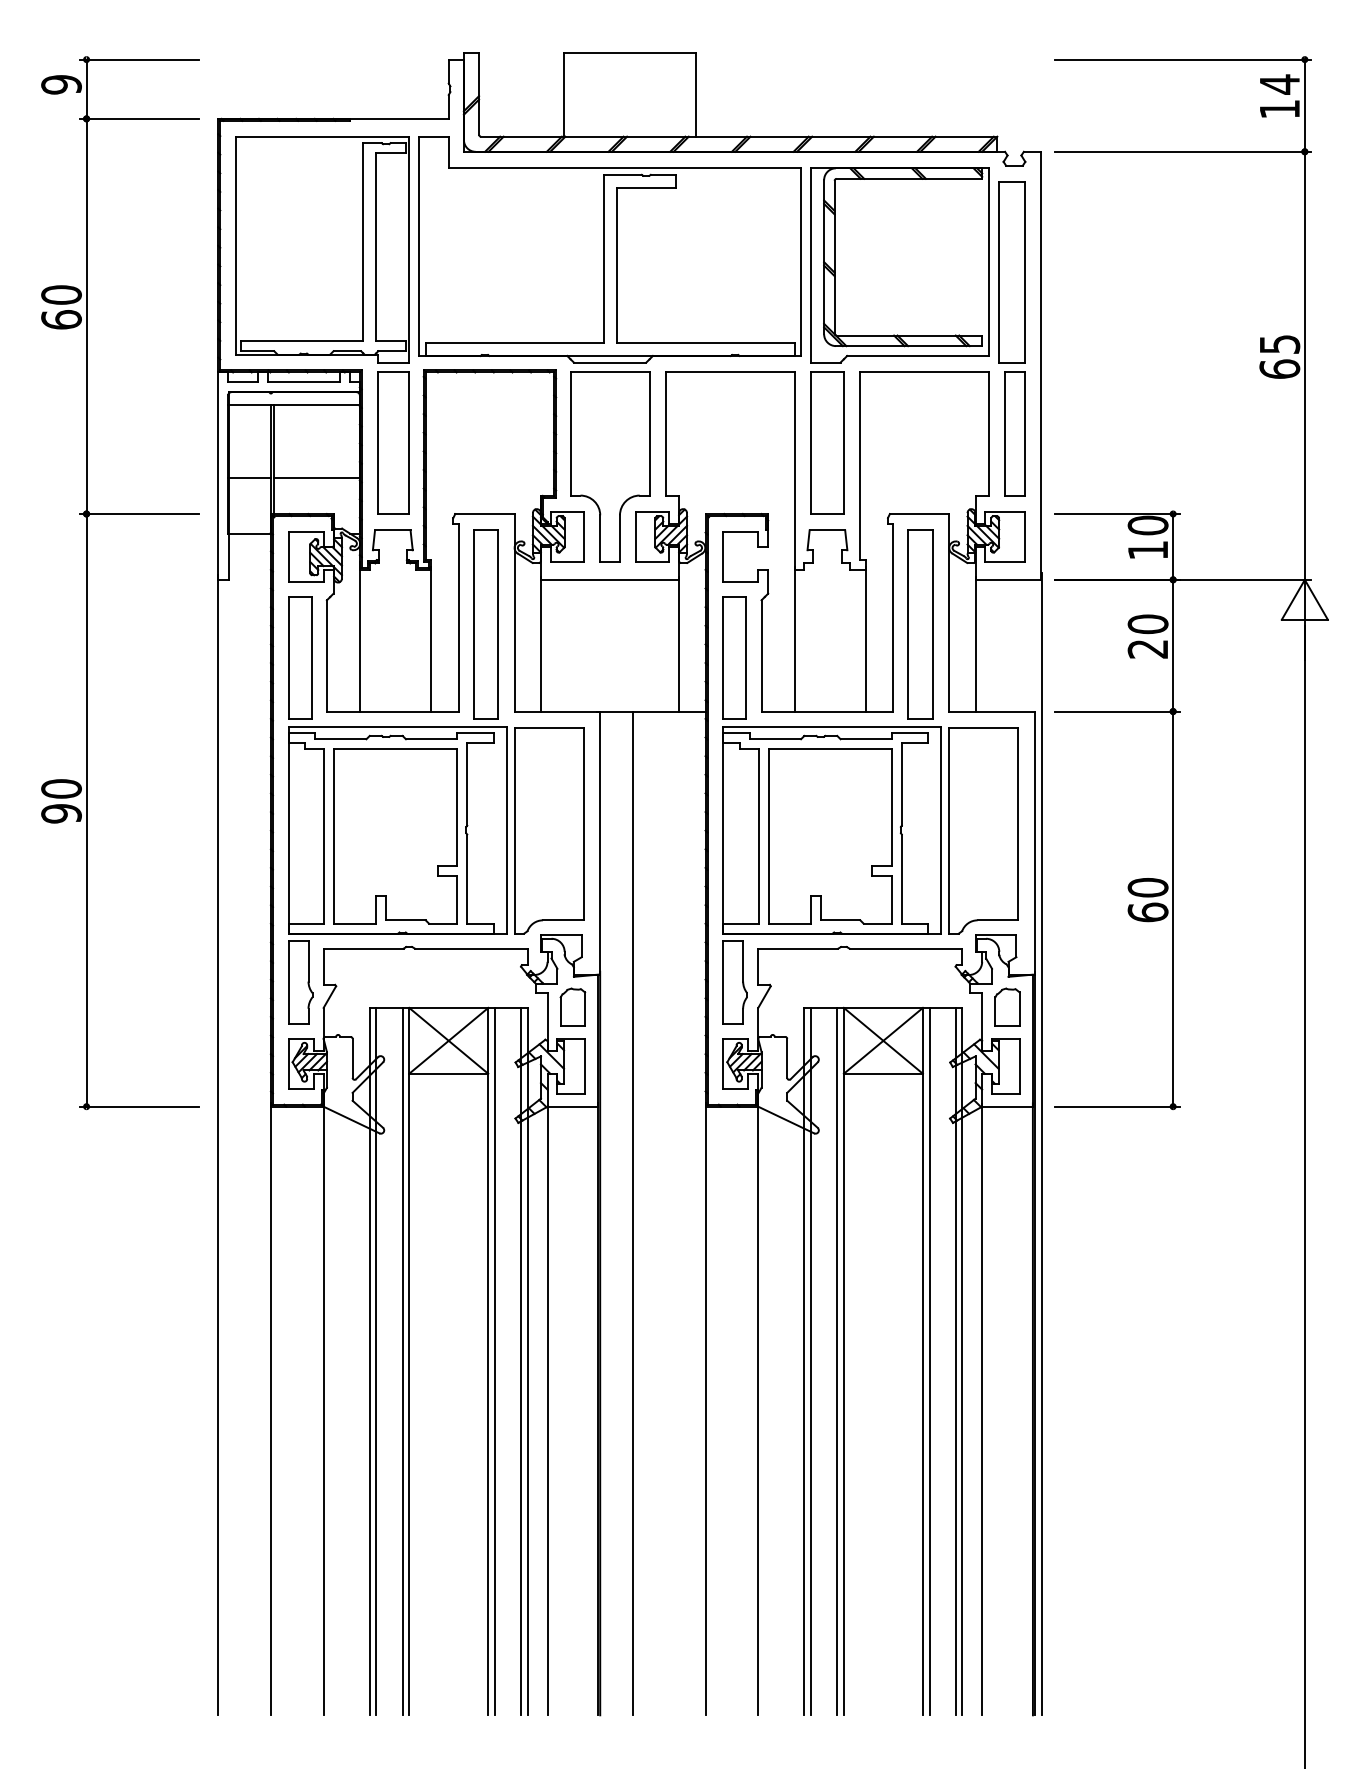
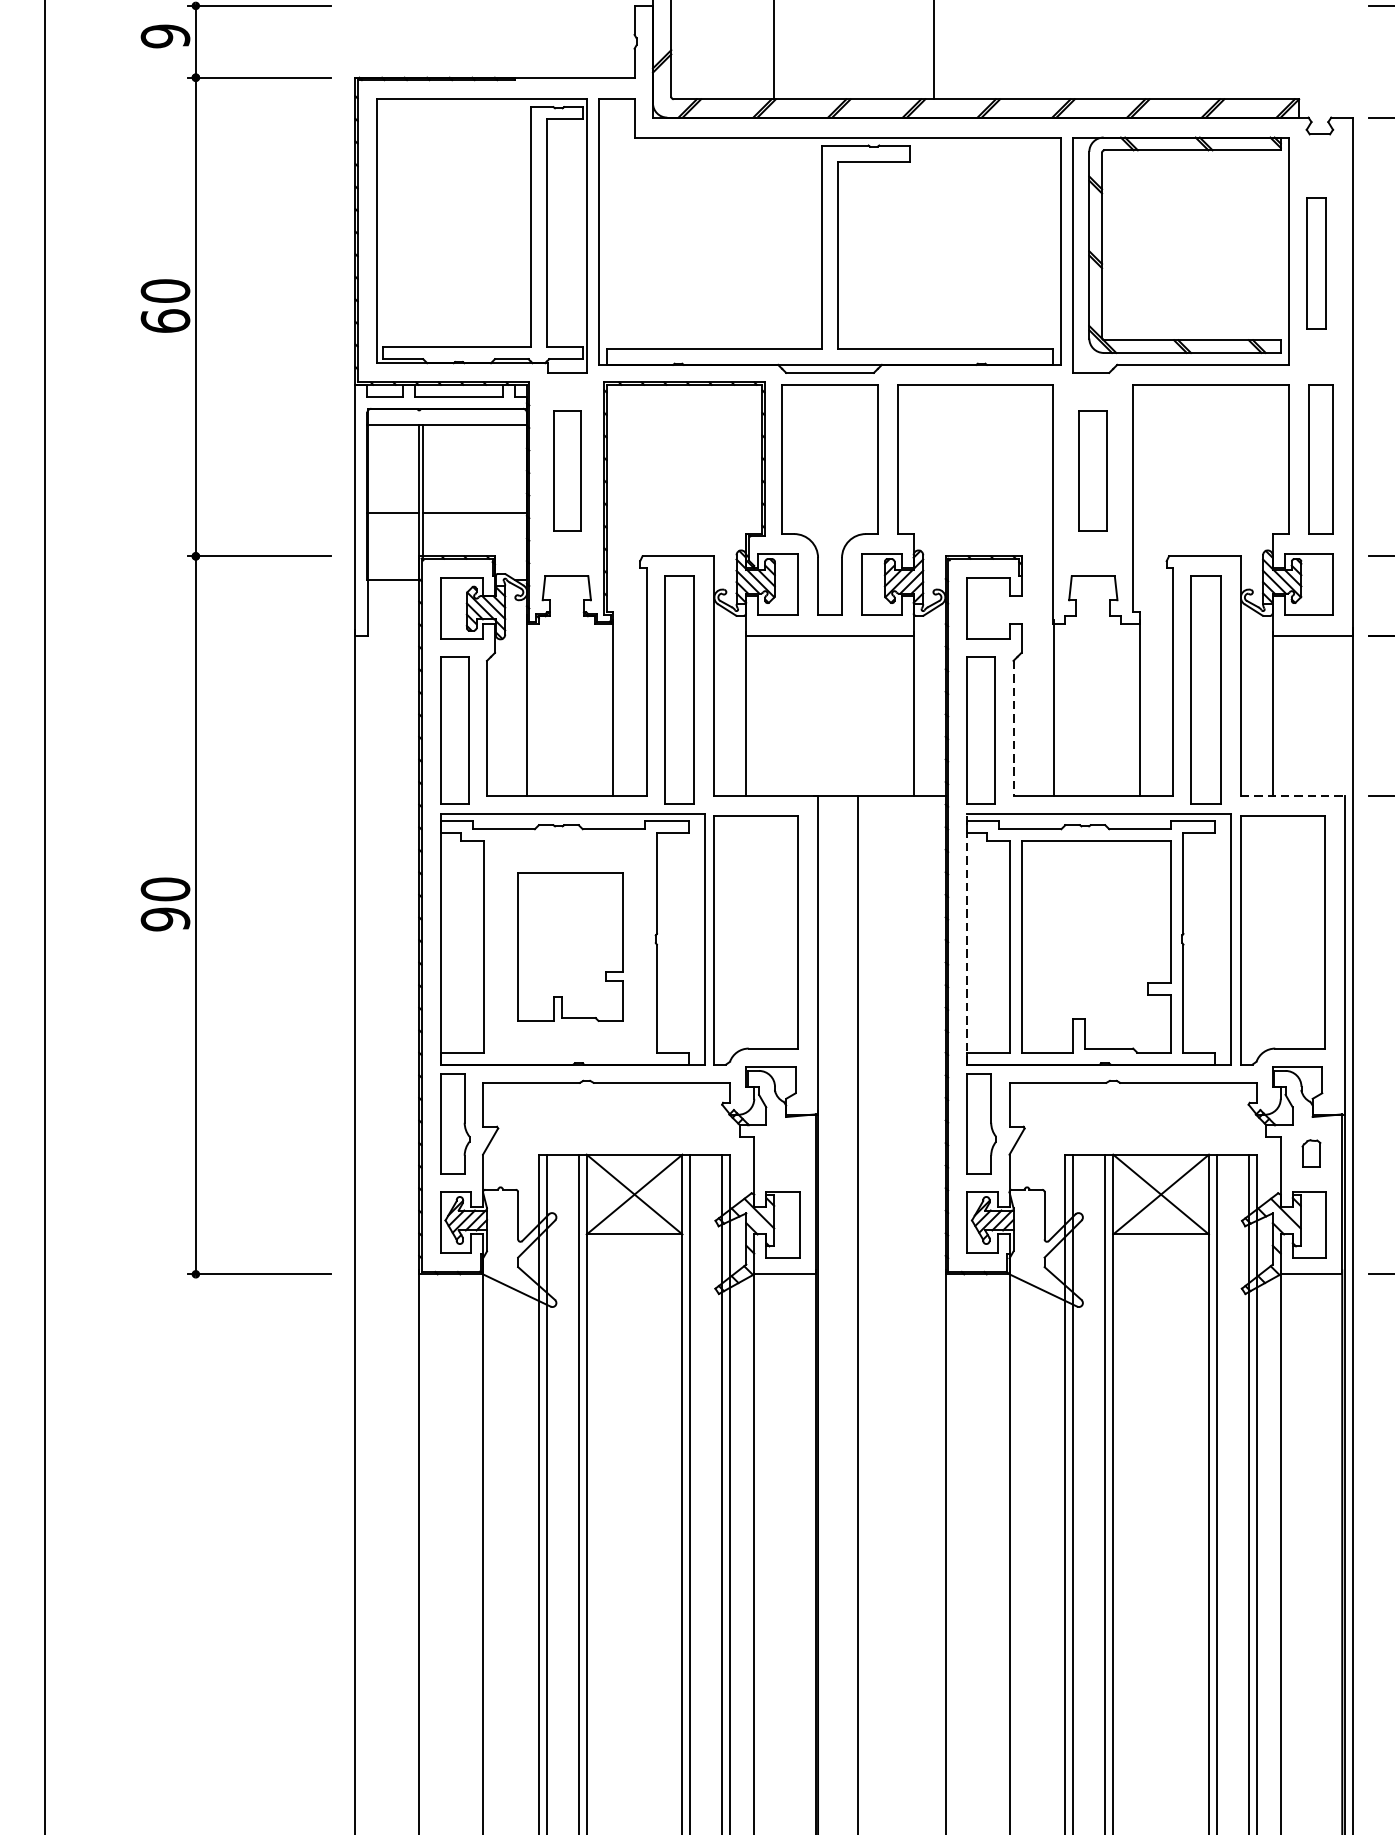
part: (1011, 272) -> (1316, 263), size x0.6
part: (393, 442) -> (567, 469), size x0.7
part: (827, 442) -> (1093, 469), size x0.7
line: (761, 655) -> (1013, 727), solid -> dashed
line: (992, 711) -> (1293, 795), solid -> dashed
line: (723, 829) -> (967, 938), solid -> dashed
part: (395, 836) -> (570, 947), size x0.7
part: (572, 1006) -> (784, 1152), removed
part: (1007, 1006) -> (1311, 1152), size x0.6

